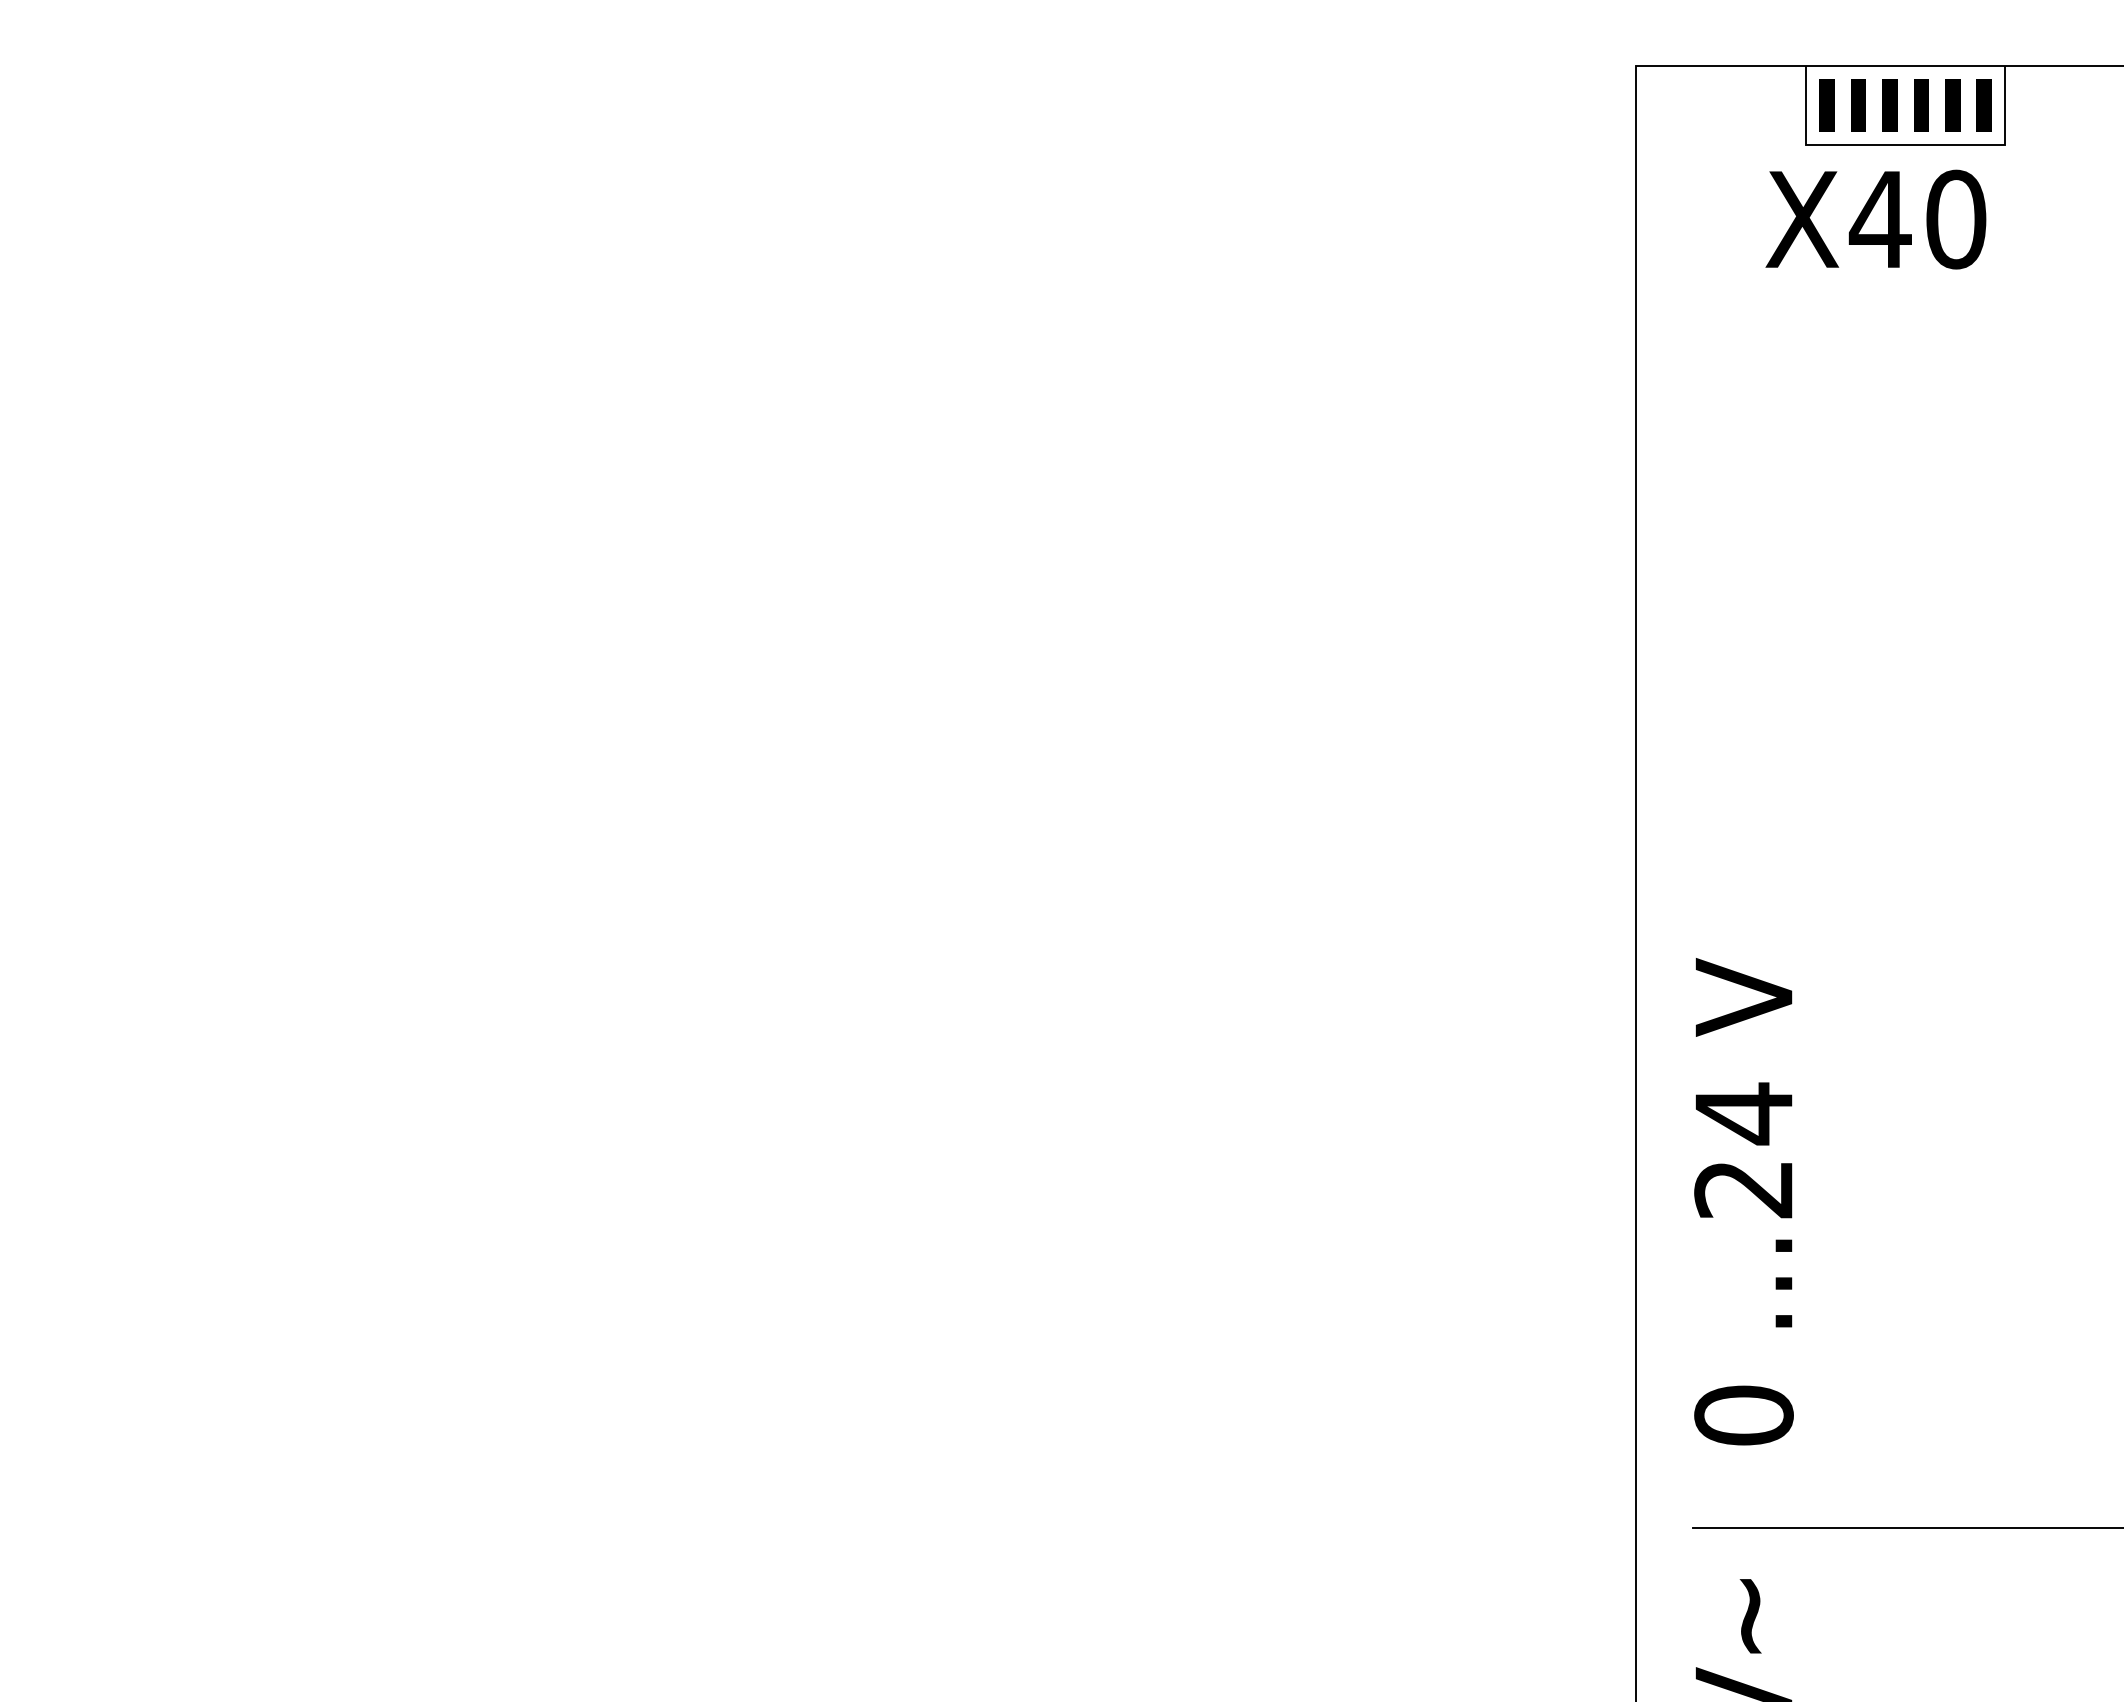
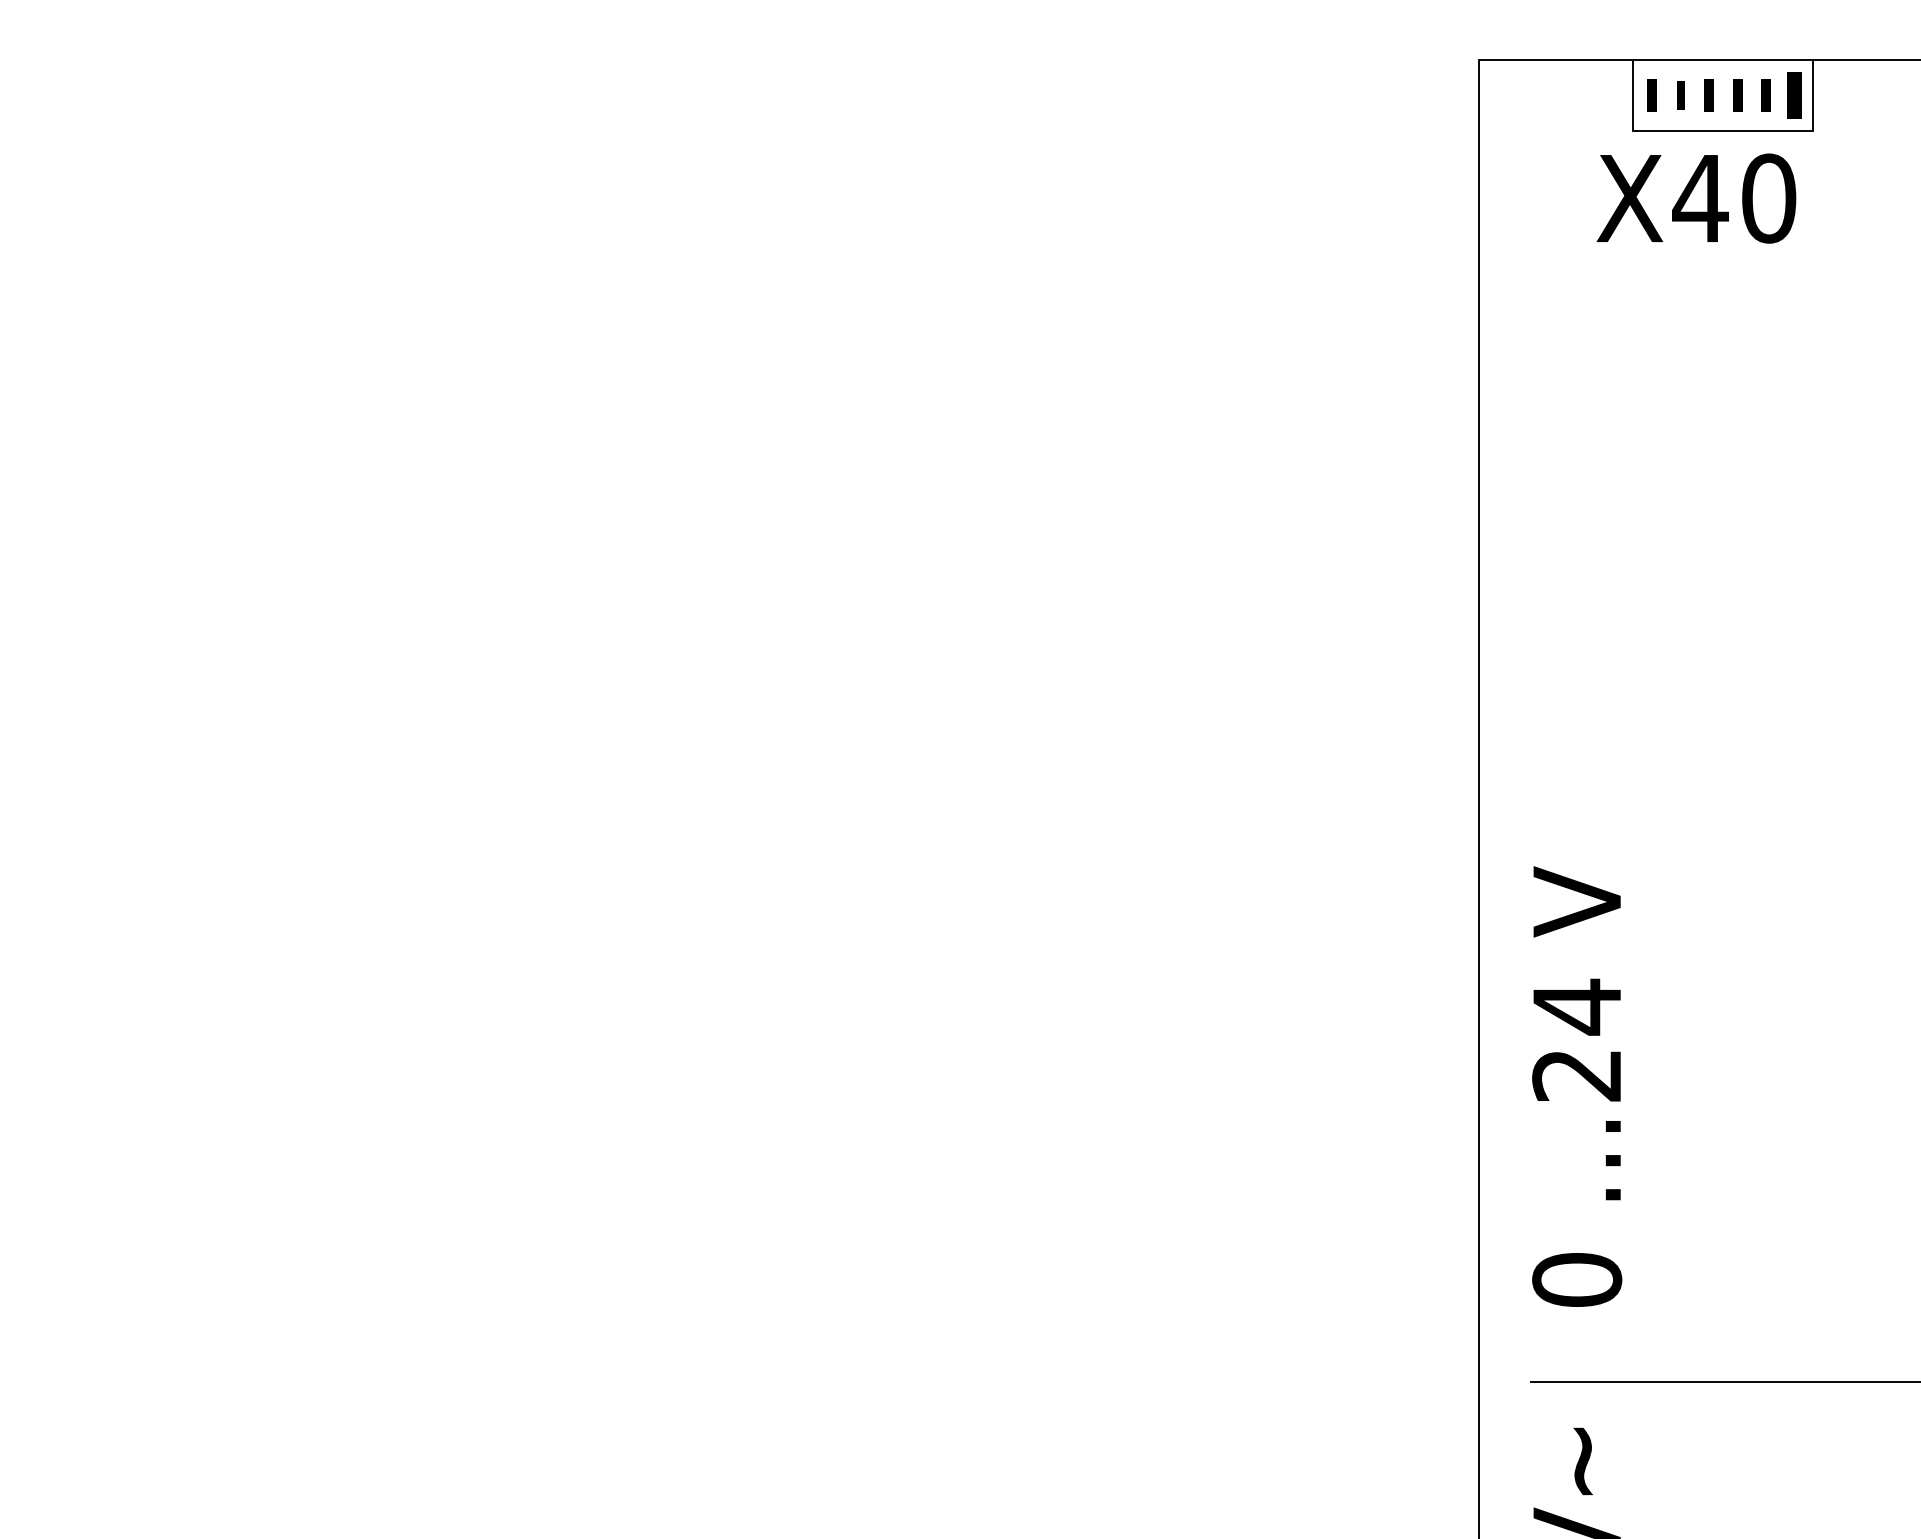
part: (1826, 105) -> (1651, 95), size x0.7
part: (1858, 105) -> (1680, 95), size x0.6
part: (1889, 105) -> (1708, 95), size x0.7
part: (1921, 105) -> (1737, 95), size x0.7
part: (1952, 105) -> (1765, 95), size x0.7

